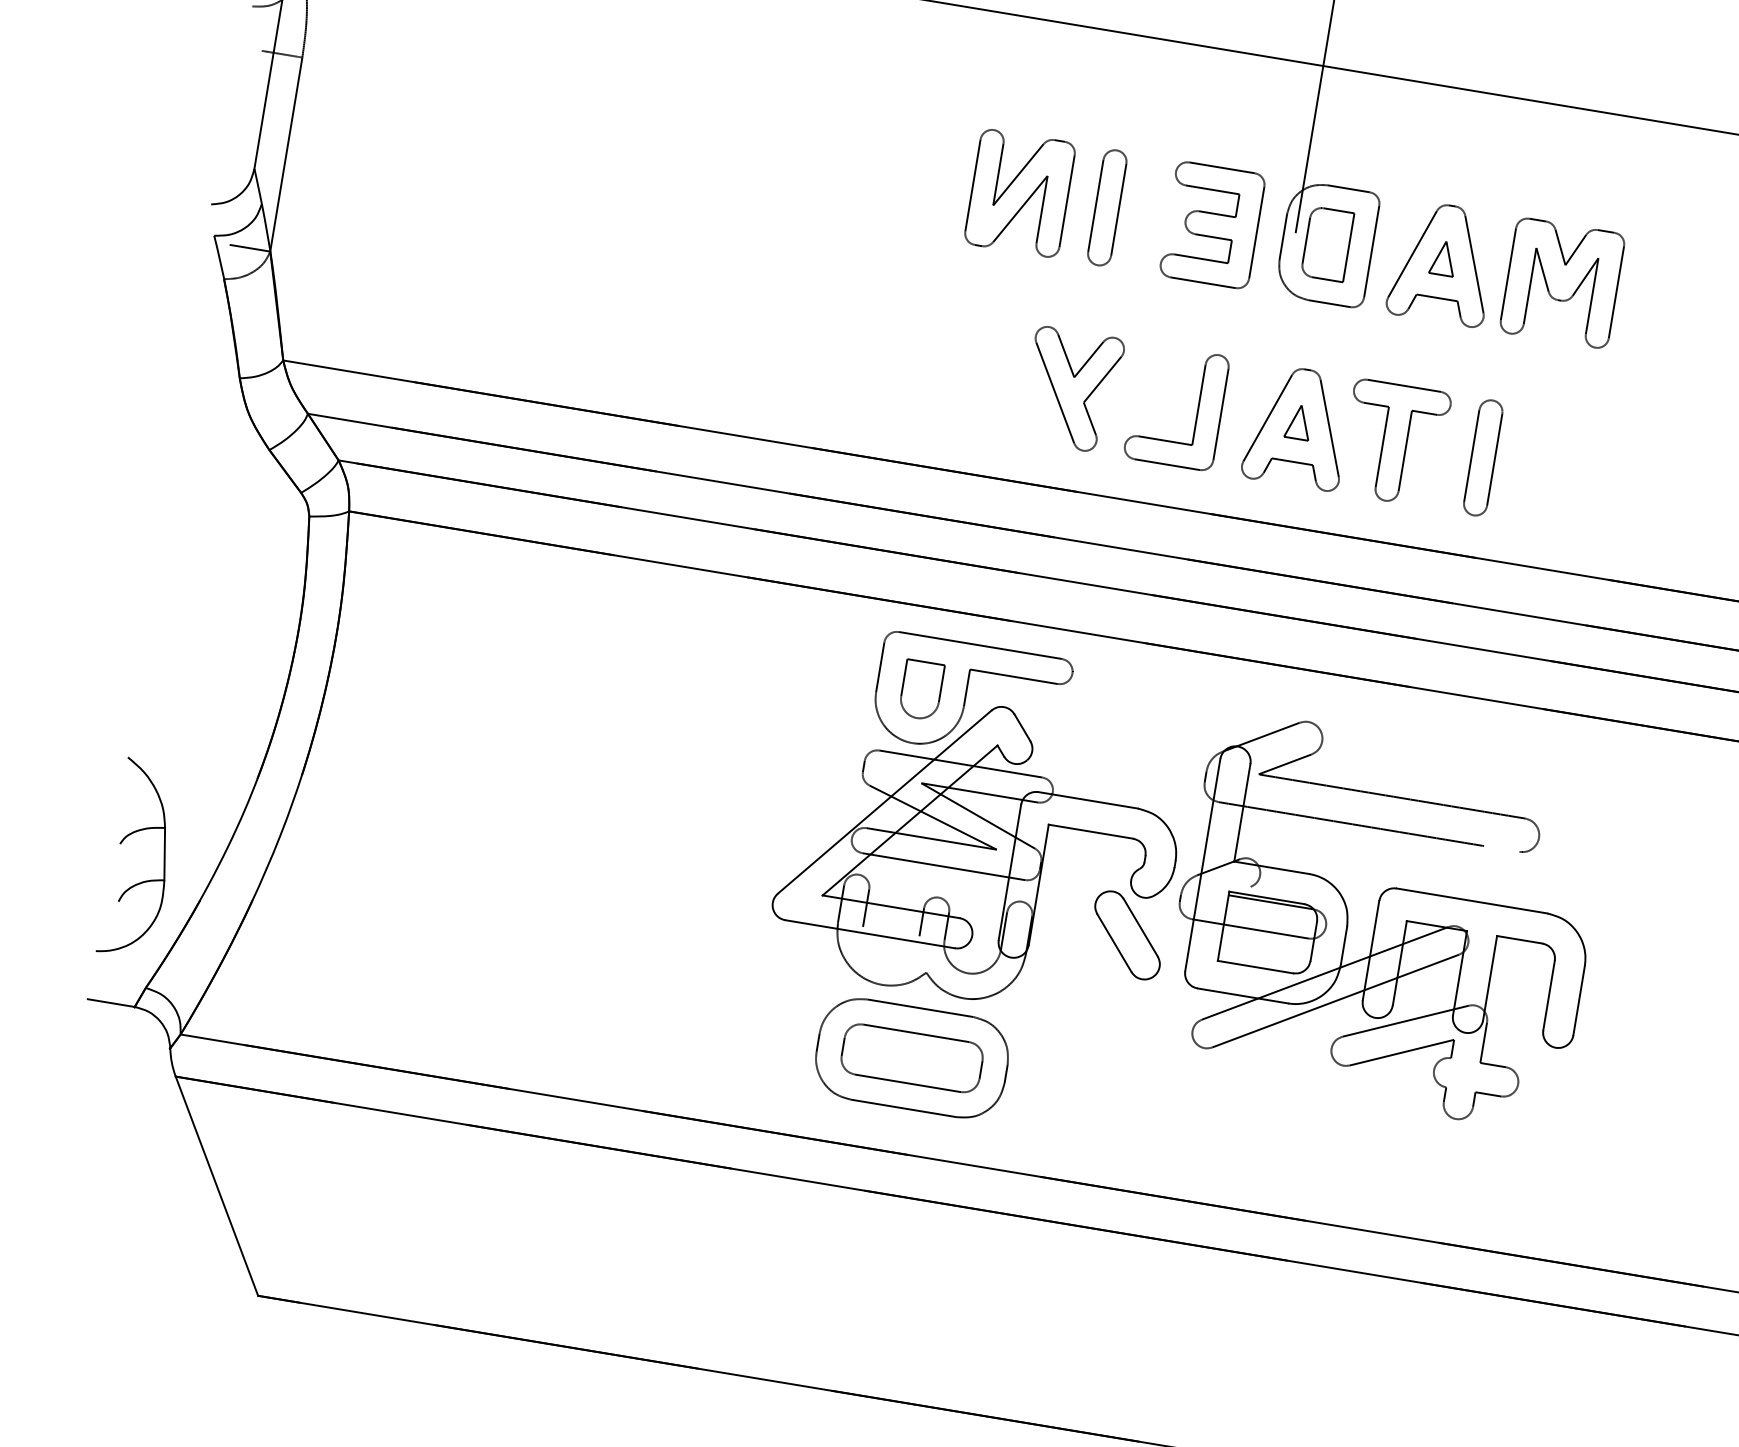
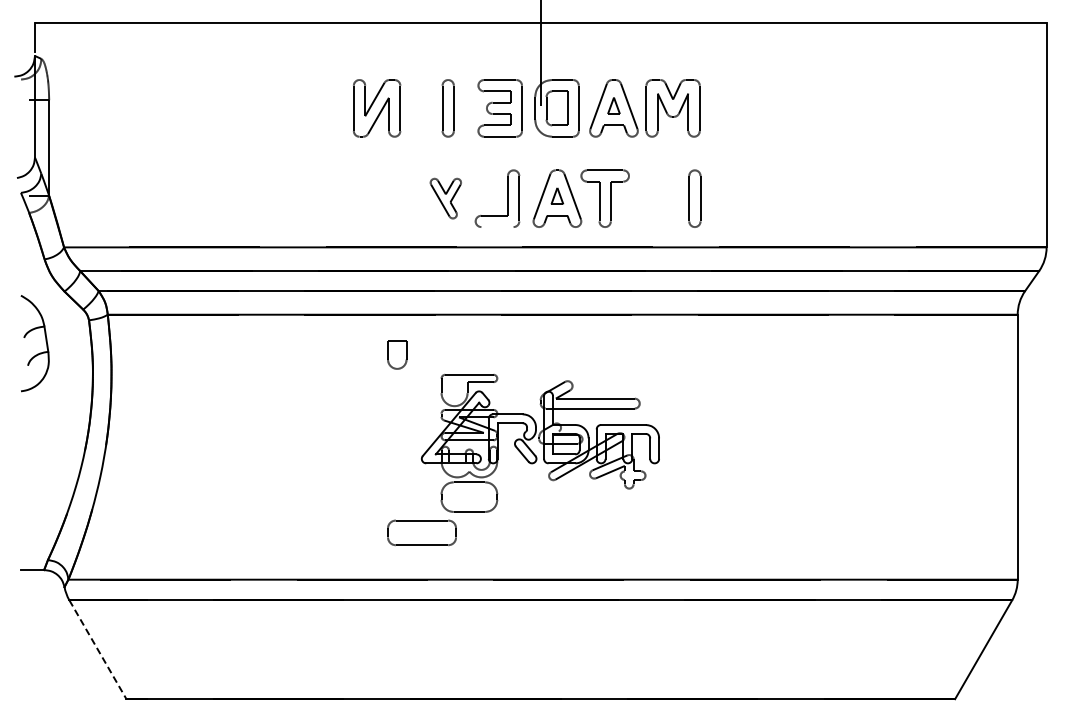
part: (1020, 193) -> (377, 108), moved
part: (1071, 389) -> (445, 198), size x0.7
part: (1482, 457) -> (694, 198), moved
line: (1167, 465) -> (497, 227), removed
part: (141, 880) -> (37, 353), moved
part: (1181, 917) -> (540, 443), size x0.6
line: (217, 1187) -> (98, 650), solid -> dashed

